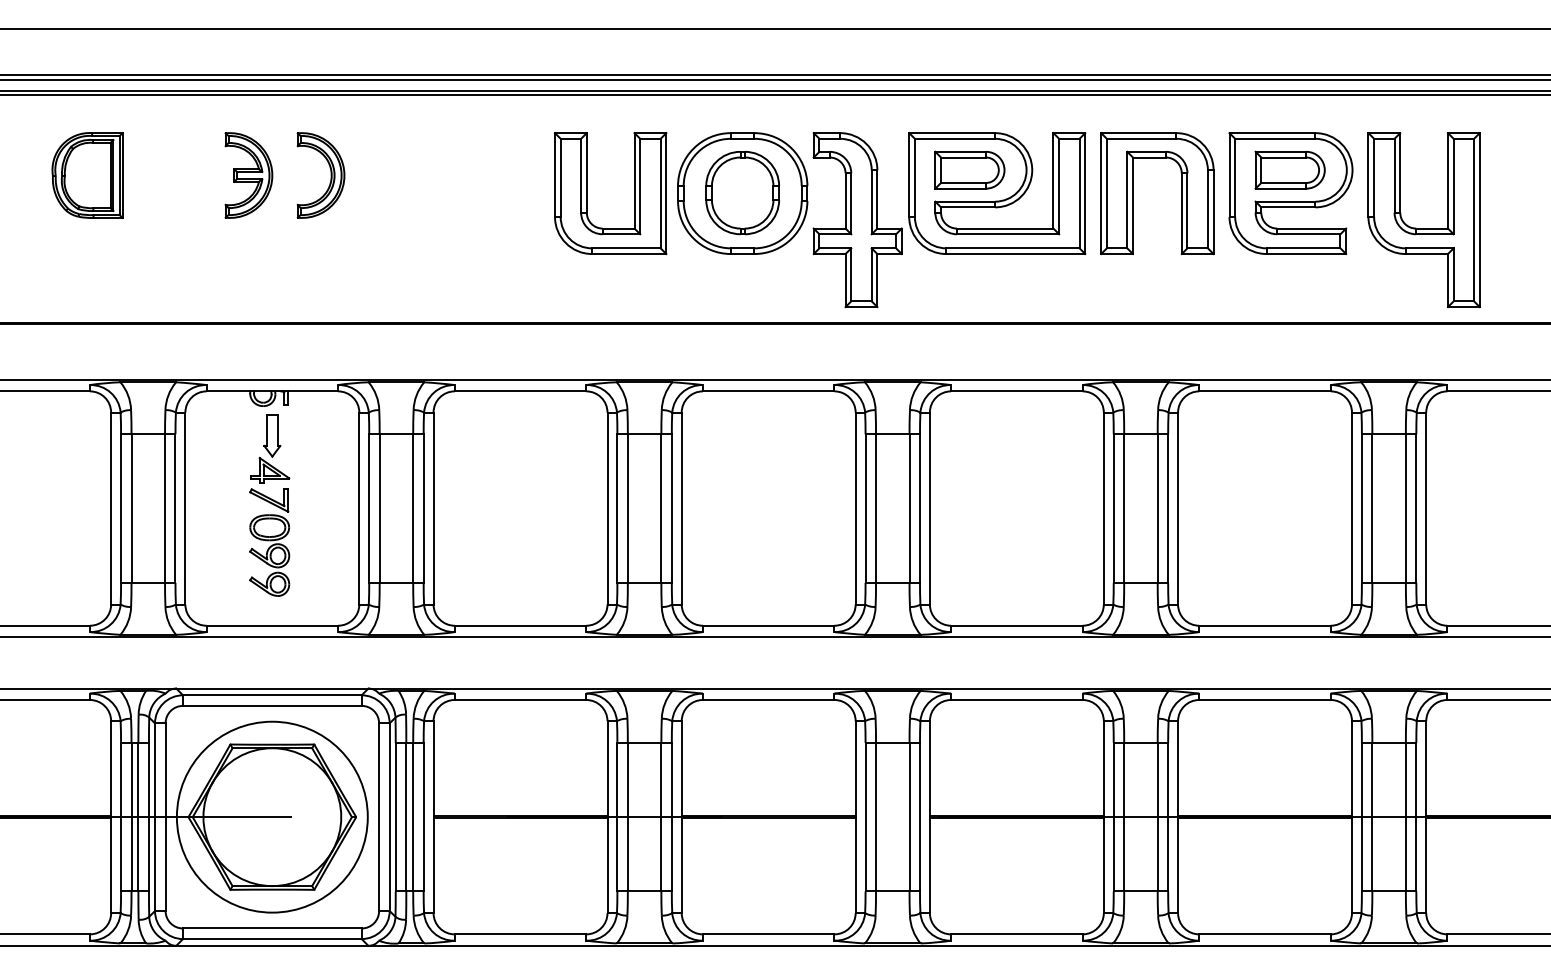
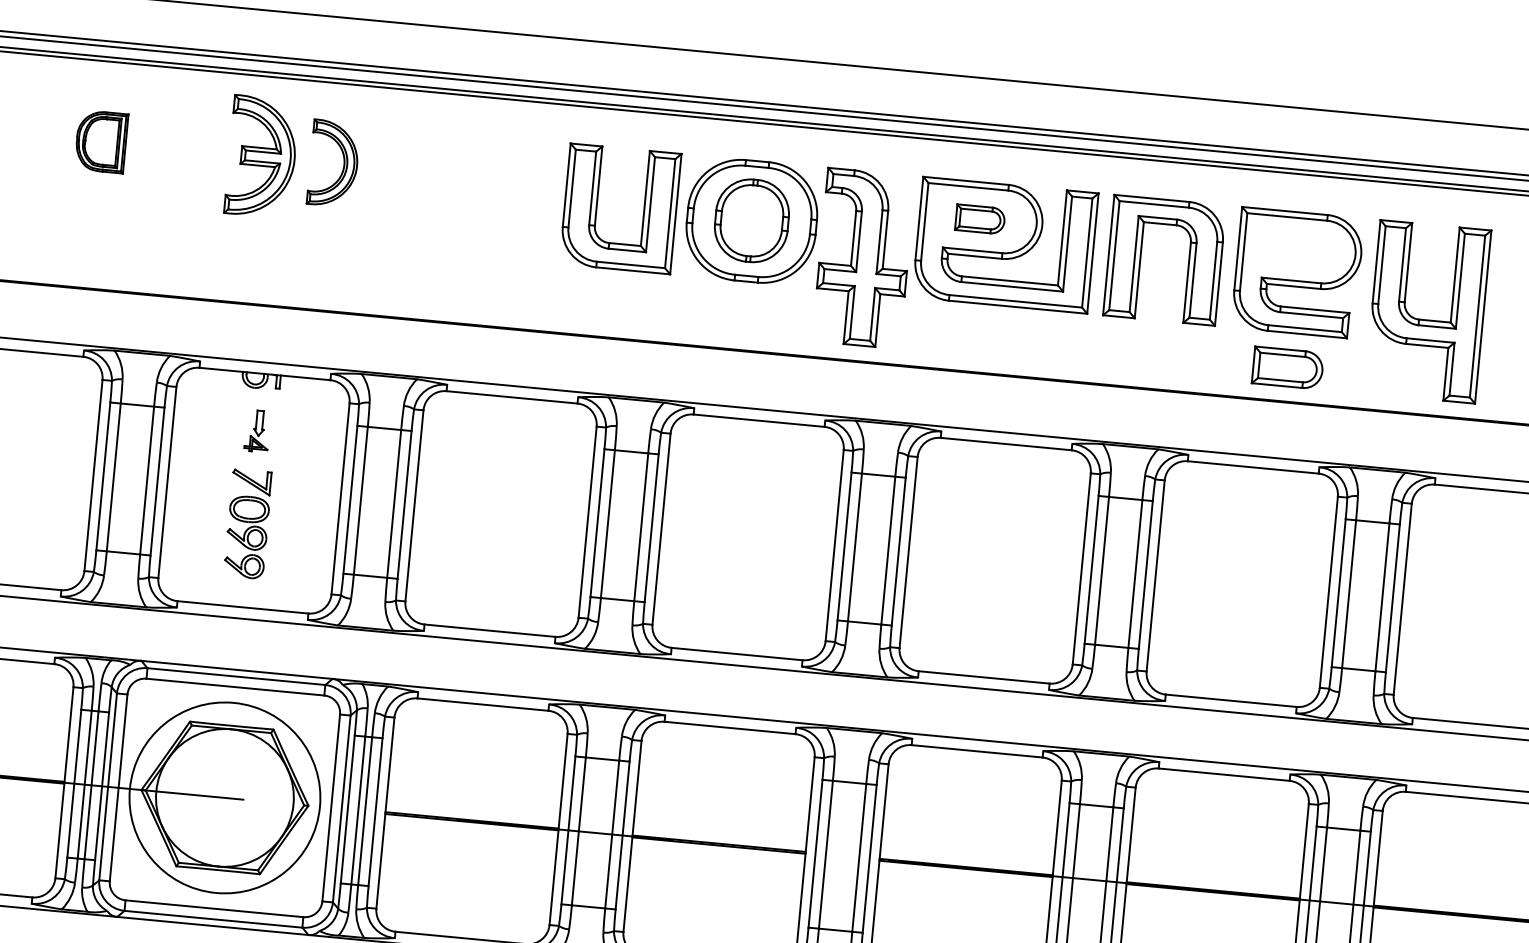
part: (969, 169) -> (979, 218), size x0.7
part: (1289, 169) -> (1287, 367), moved
part: (87, 175) -> (101, 141), size x0.7
part: (248, 175) -> (261, 156), size x1.4
part: (270, 448) -> (257, 430), size x0.6

